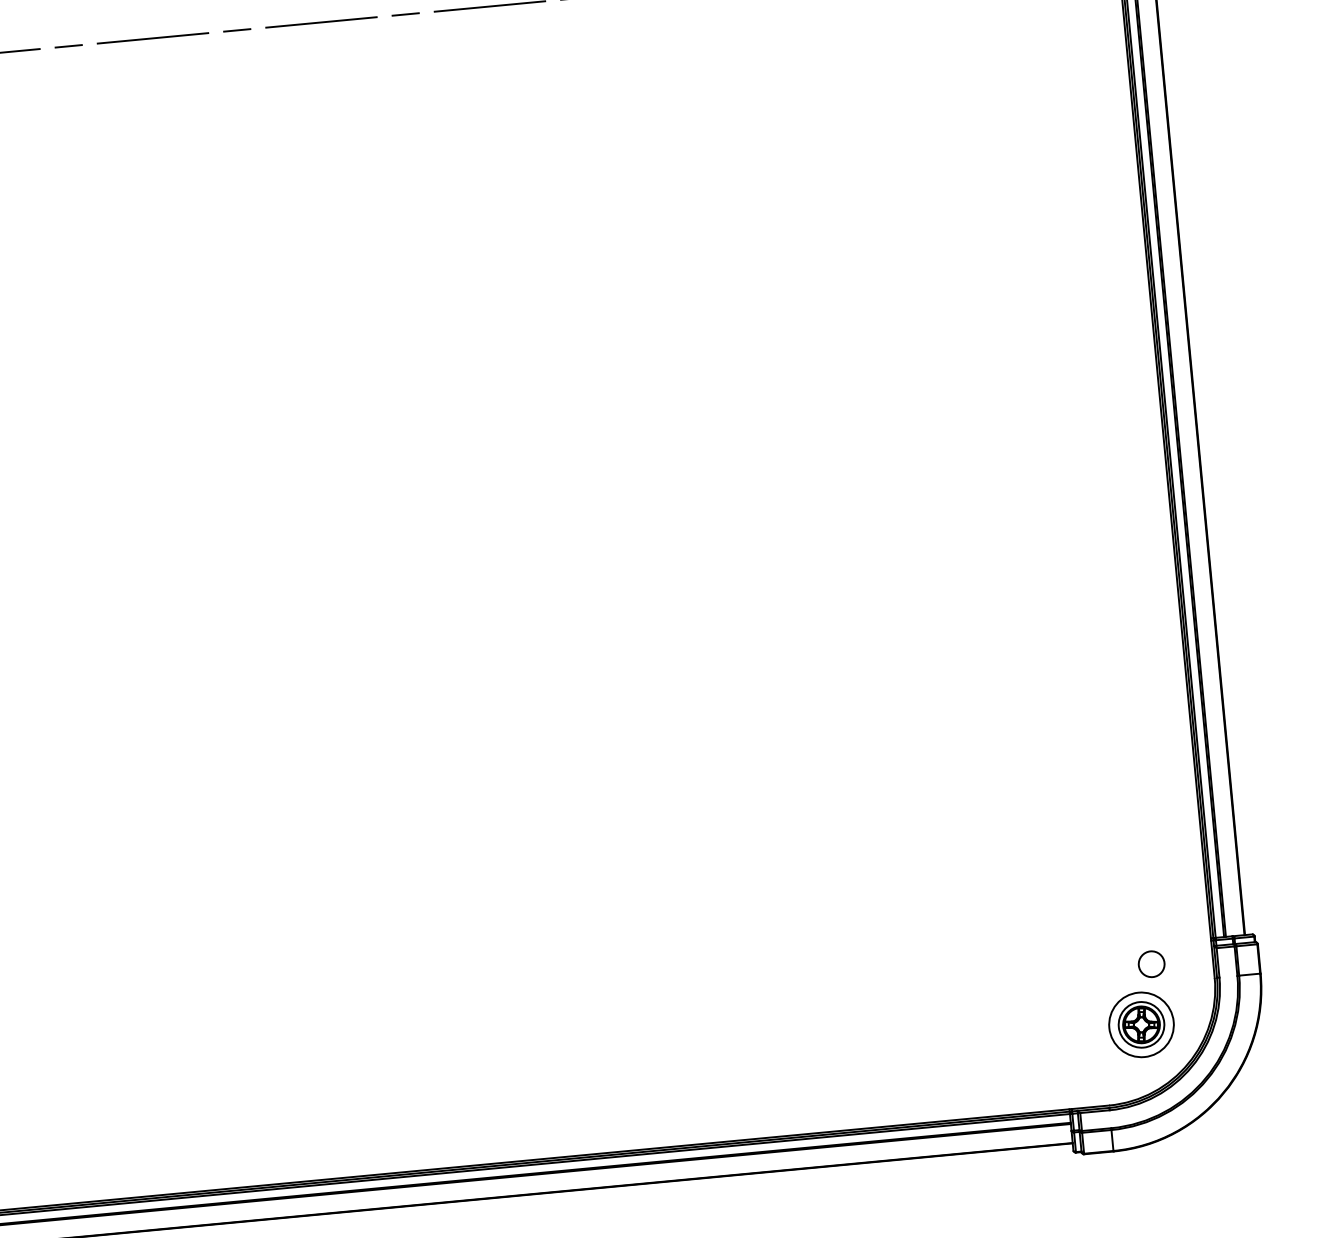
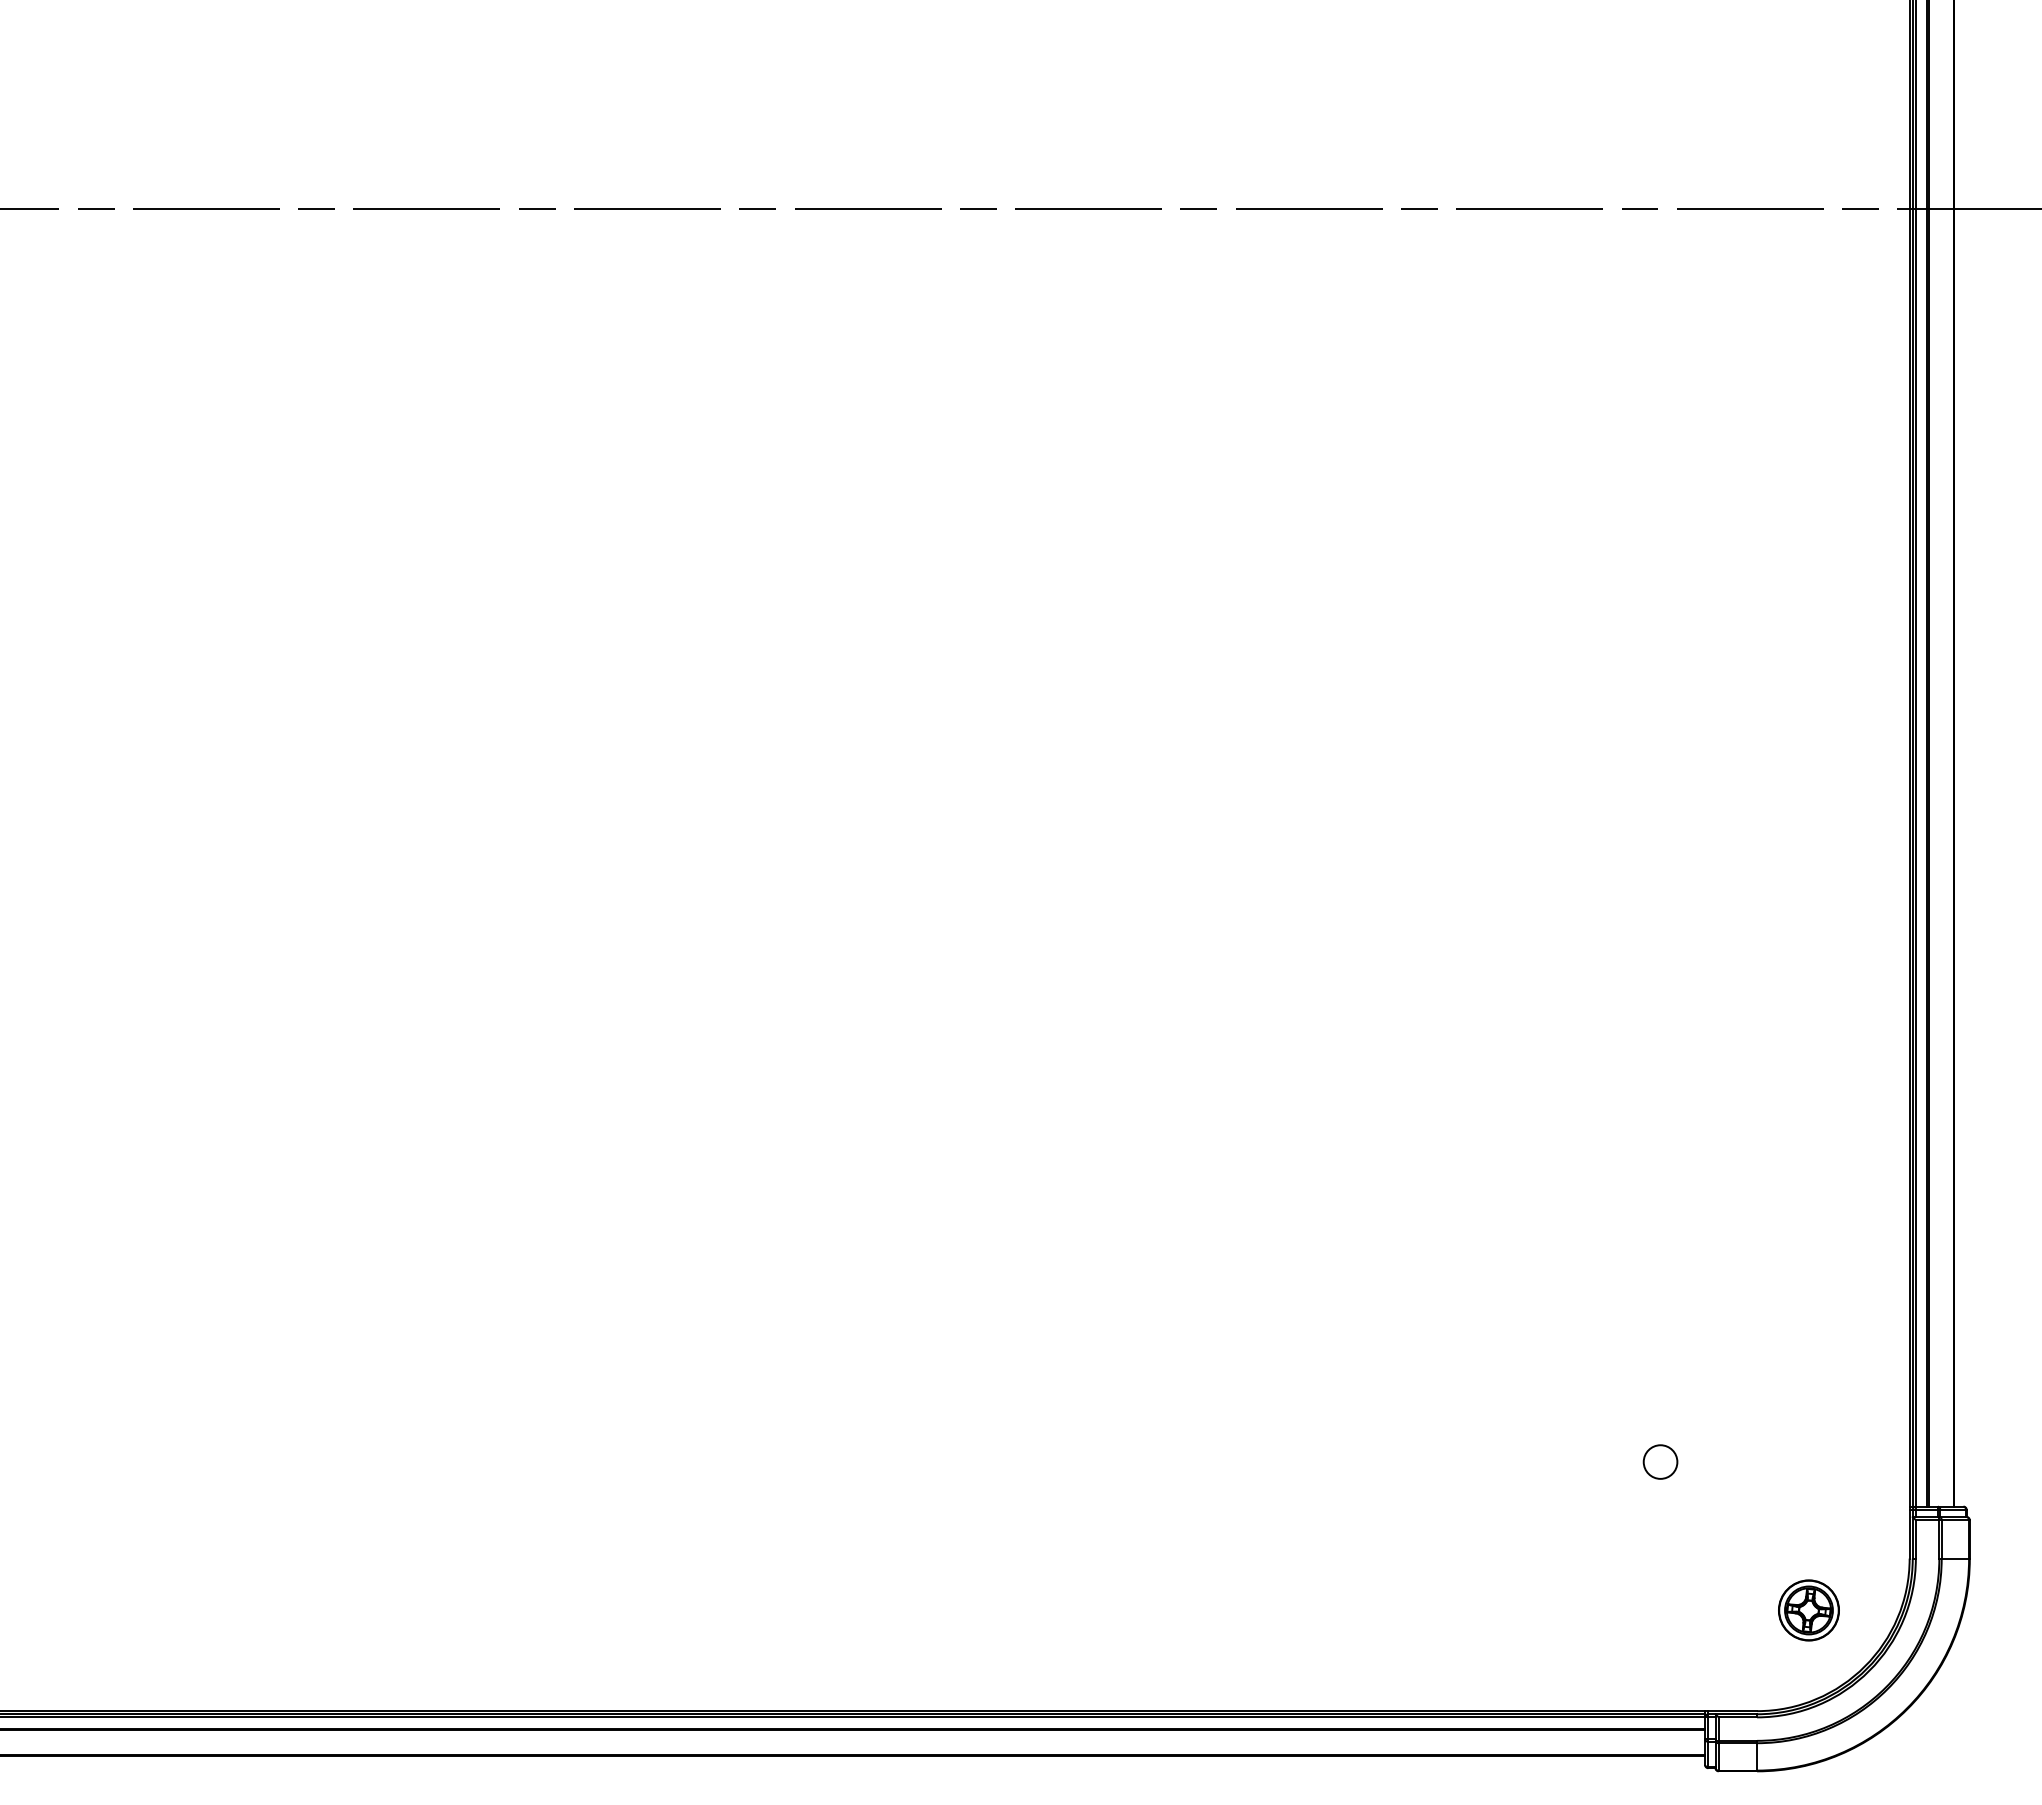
circle: (1151, 963) -> (1660, 1461), moved
circle: (1141, 1024) -> (1808, 1610), size x0.71

